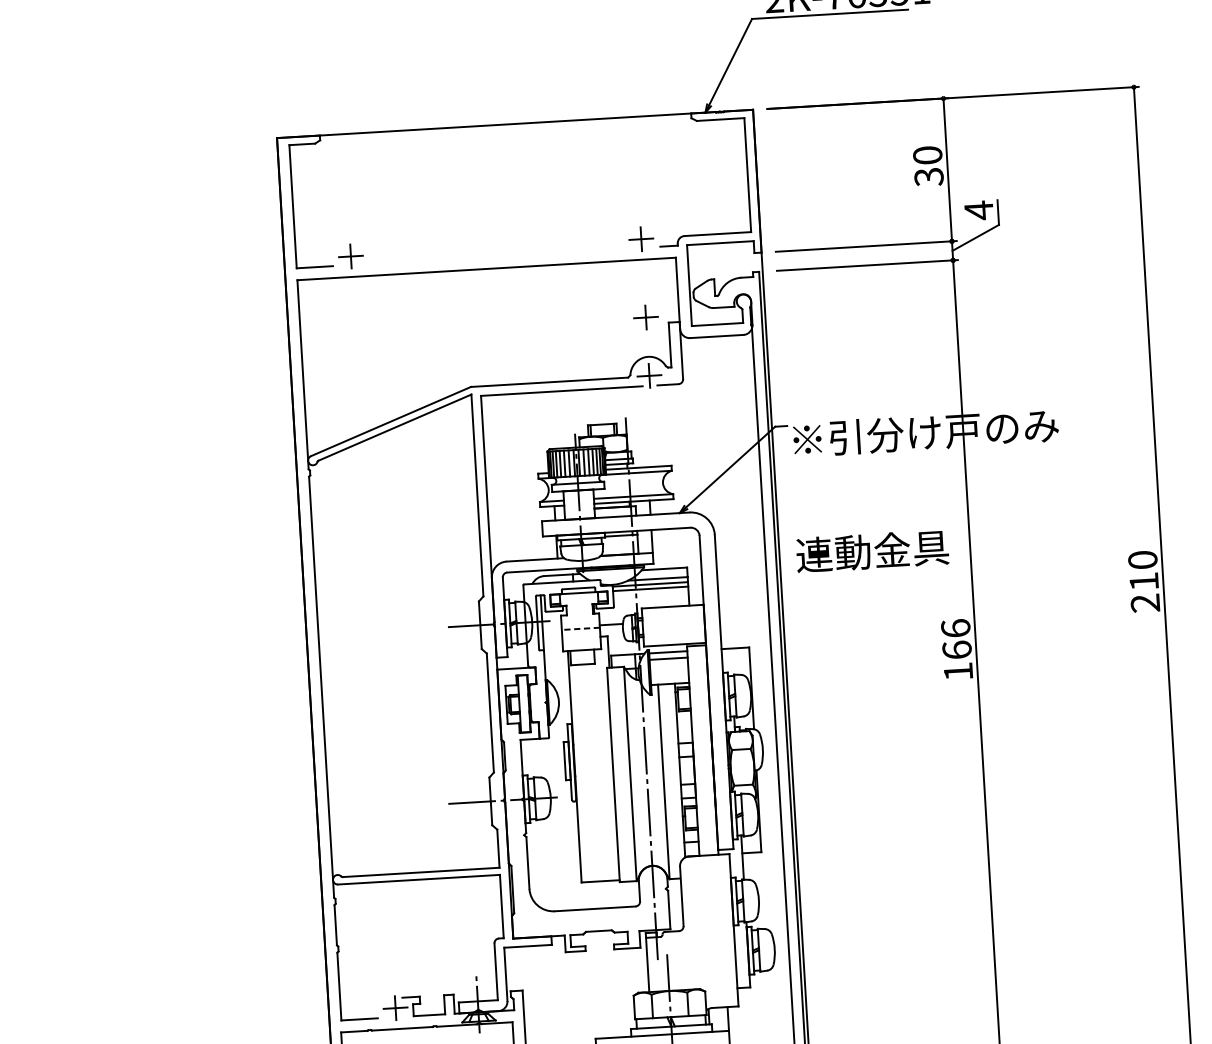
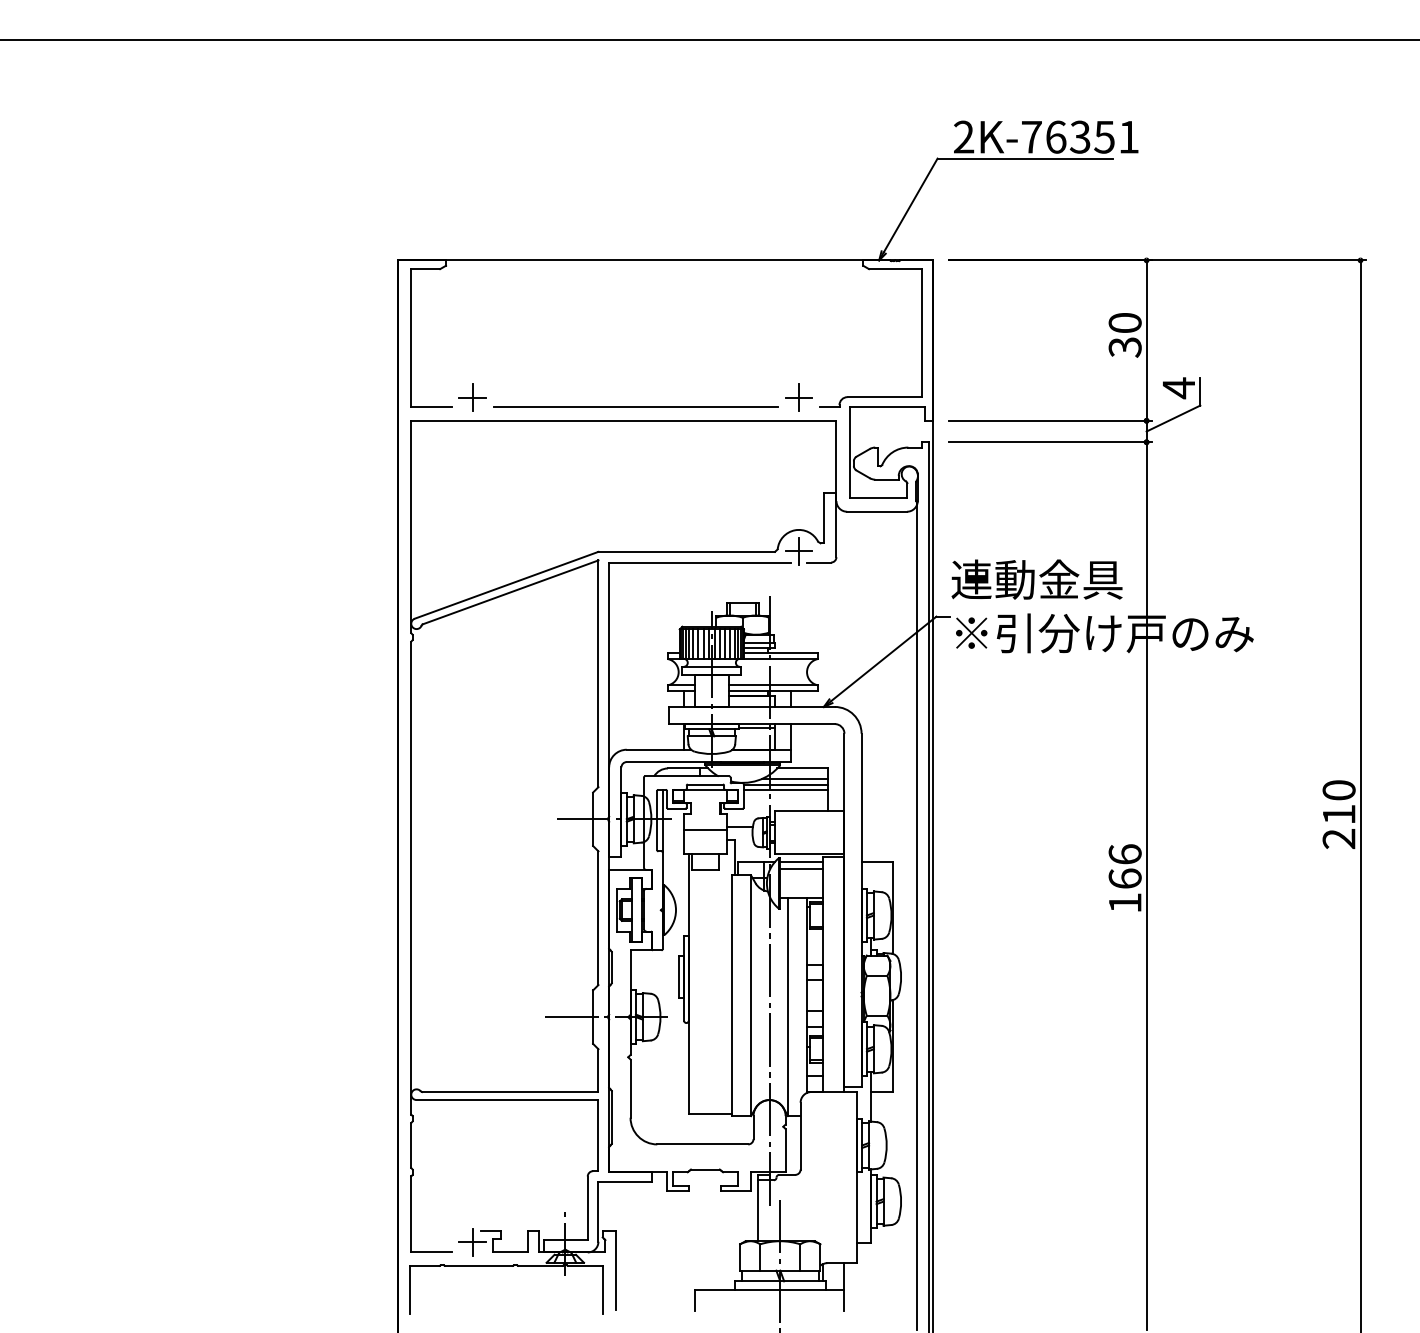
line: (496, 256) -> (635, 407), added
part: (645, 317) -> (798, 485), removed
text: (872, 551) -> (1036, 579), moved
line: (580, 628) -> (704, 829), dashed -> solid

